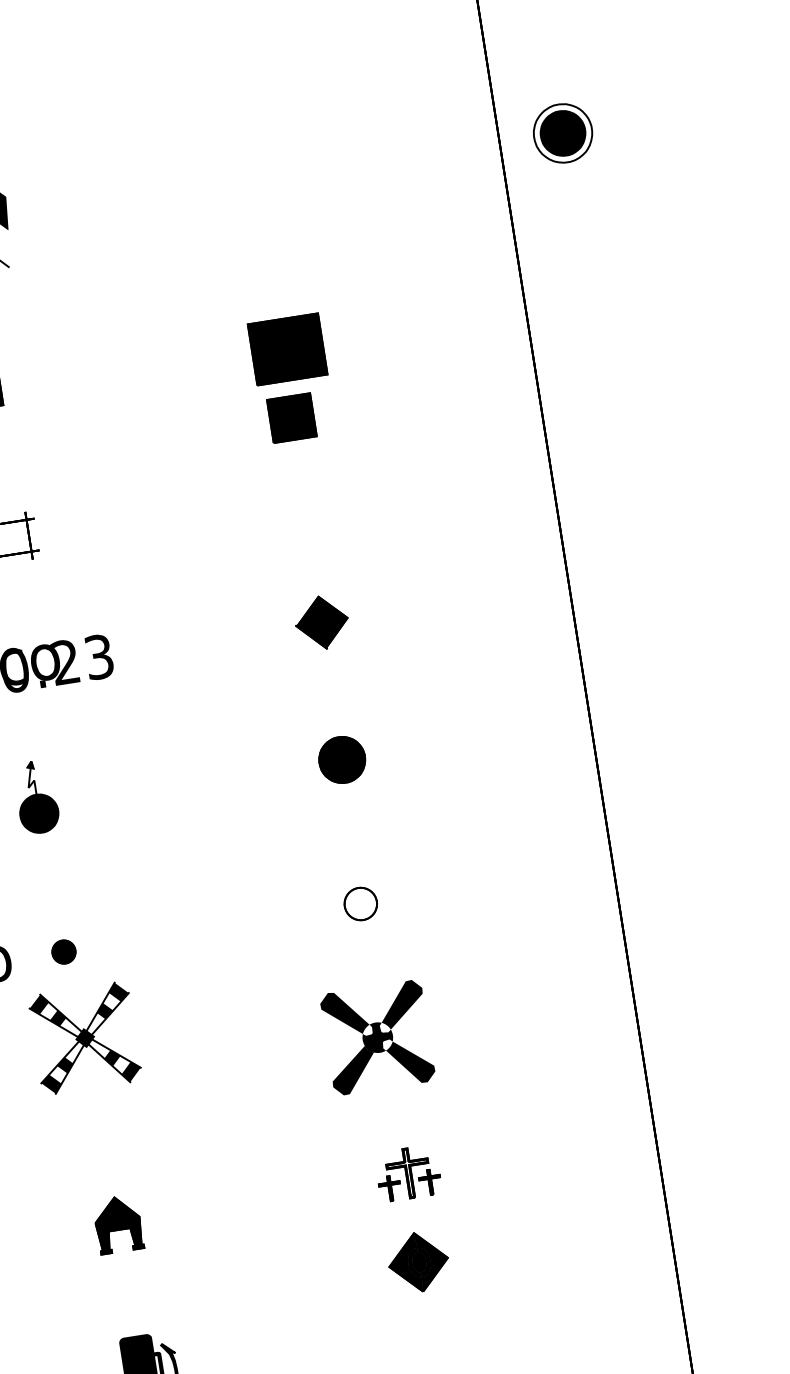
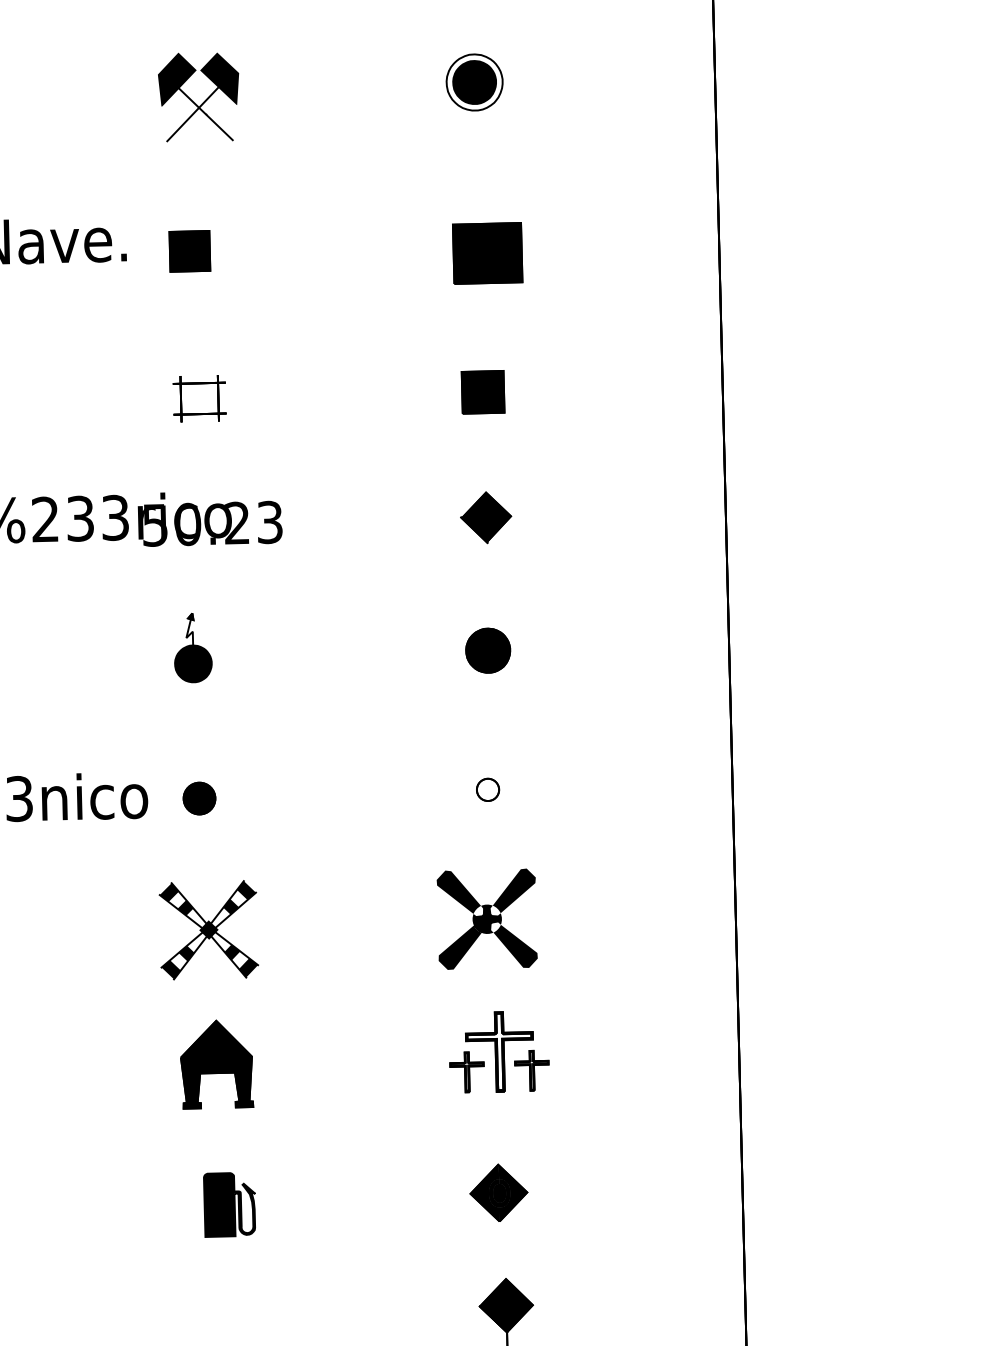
part: (562, 133) -> (474, 82), moved
part: (291, 418) -> (482, 392), moved
part: (361, 903) -> (488, 789), size x0.71
part: (63, 951) -> (199, 798), size x1.43
part: (84, 1038) -> (208, 930), moved
part: (408, 1173) -> (499, 1052), size x1.67
part: (118, 1224) -> (217, 1064), size x1.67
part: (418, 1261) -> (498, 1192), moved

